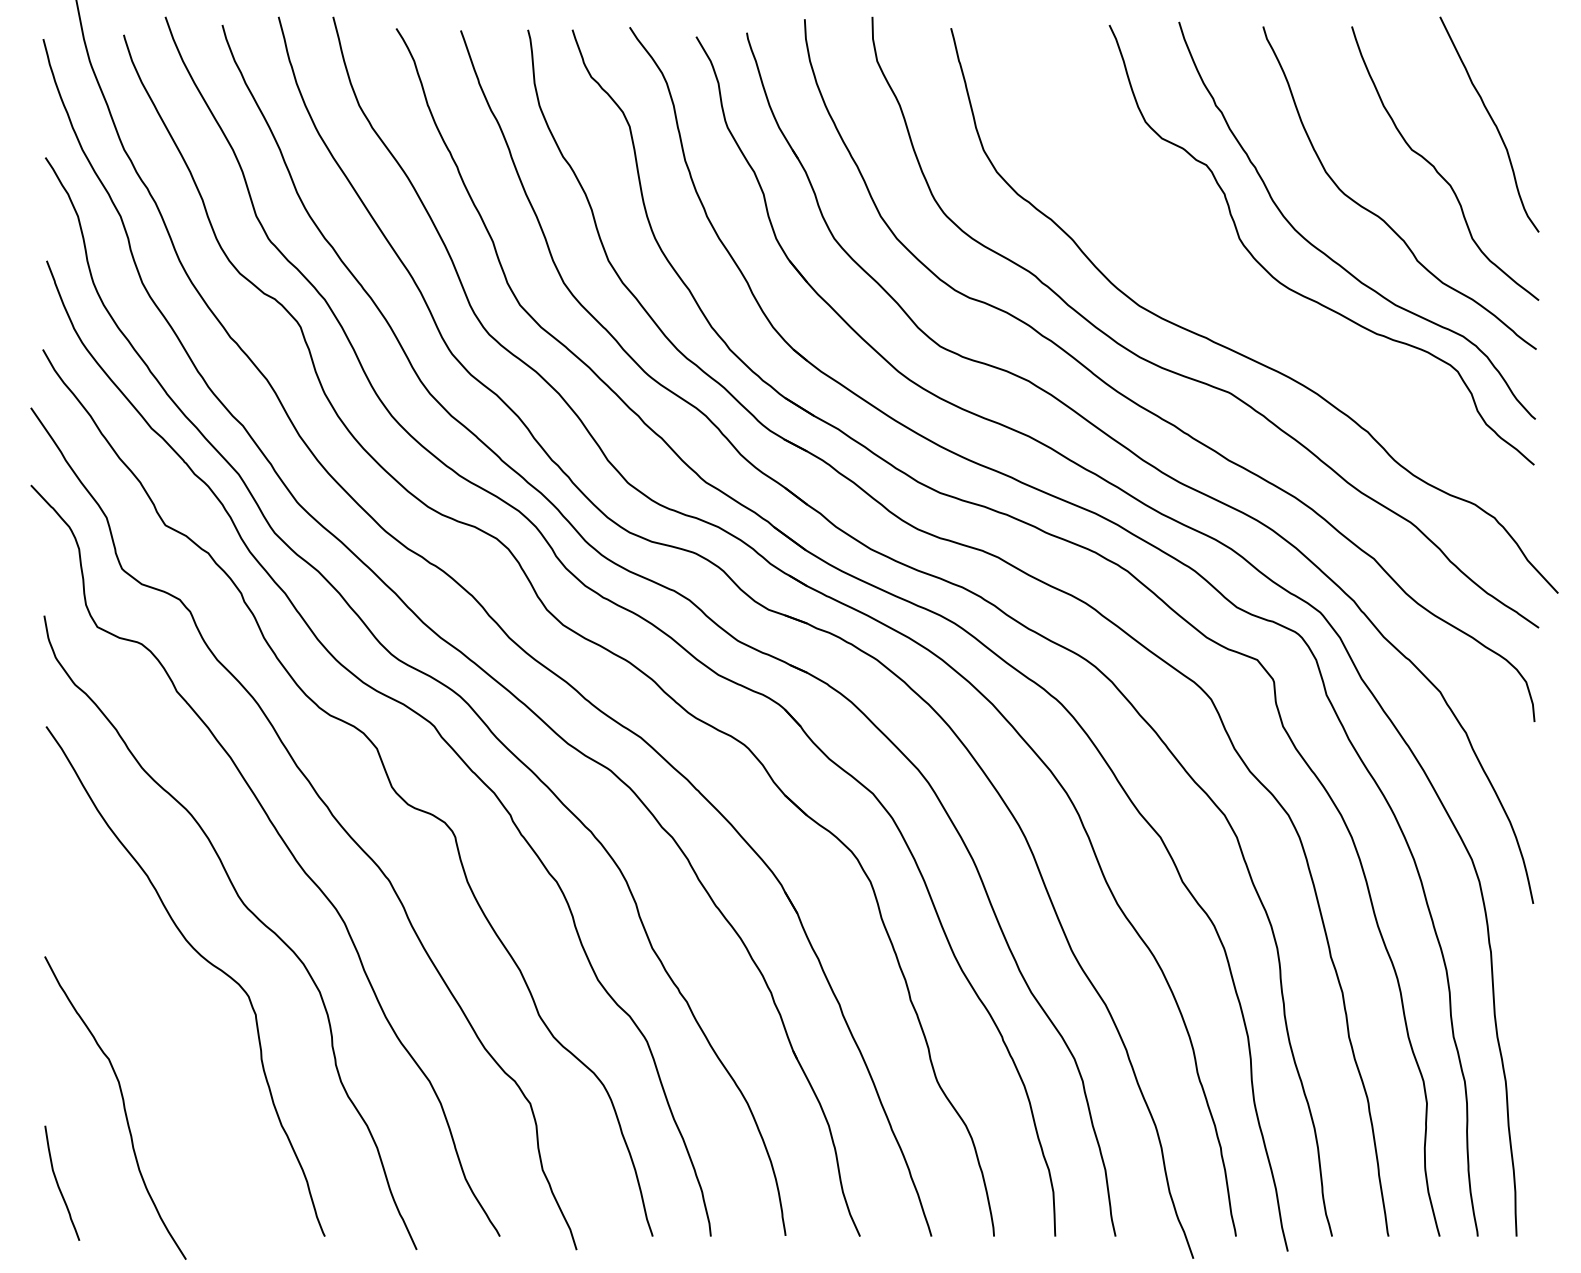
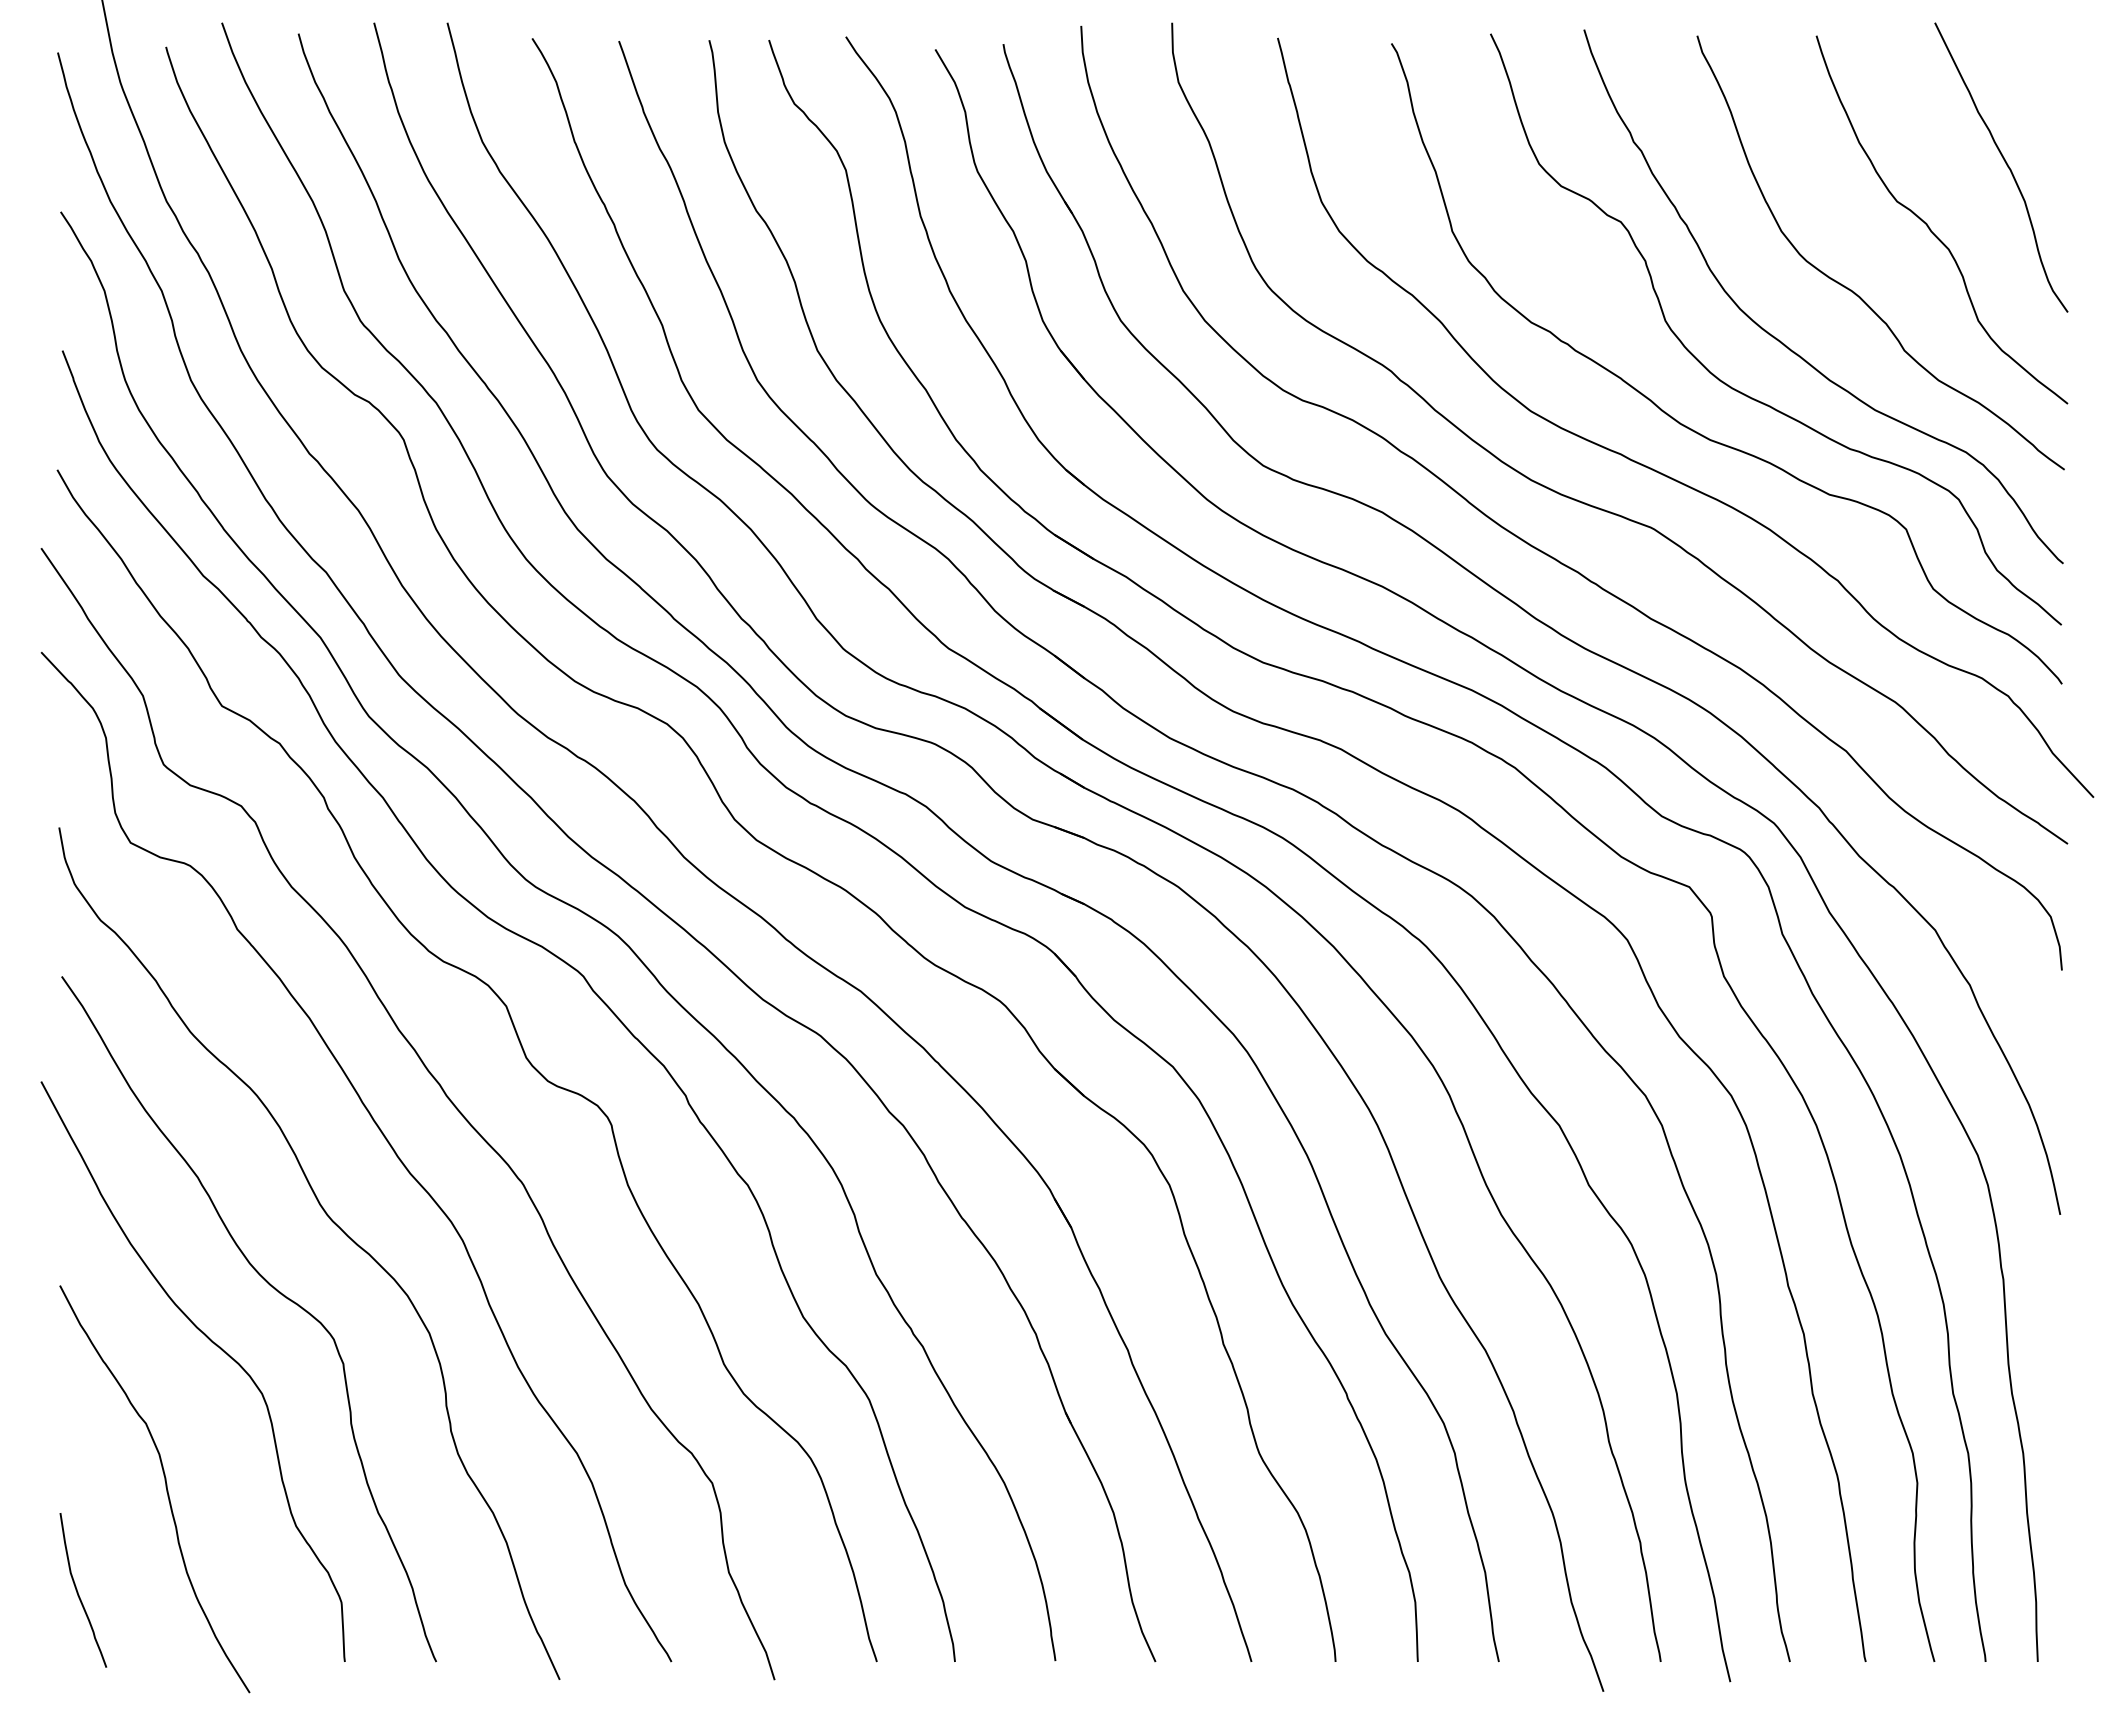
curve: (1260, 319) -> (1693, 429), added
curve: (161, 1001) -> (216, 1346), added

